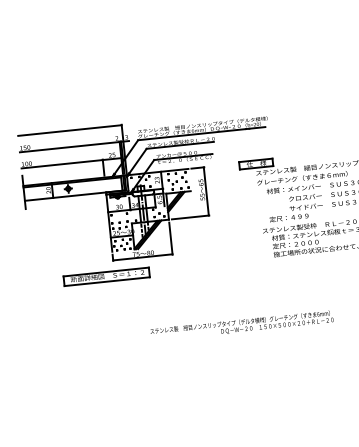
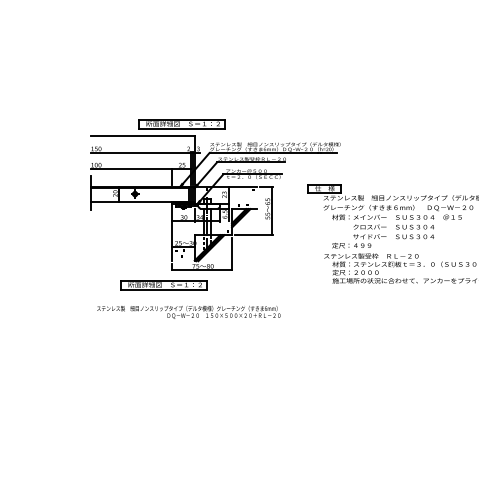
part: (107, 114) -> (181, 124), added
text: (241, 326) -> (188, 312), moved

